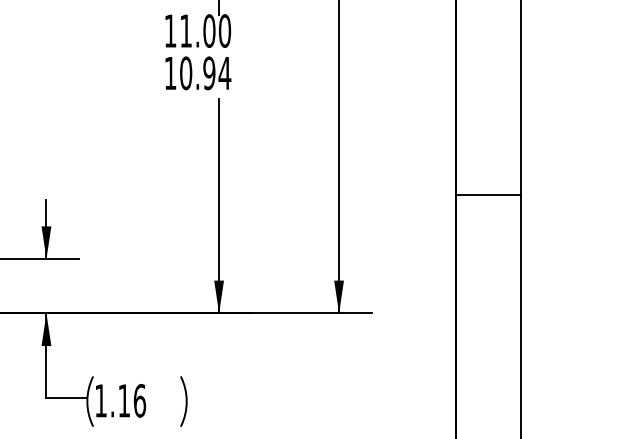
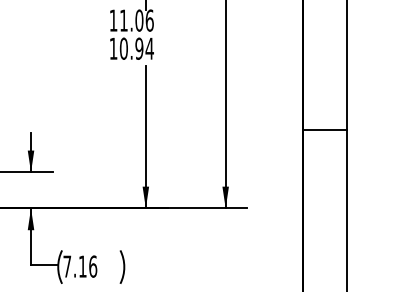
text: (224, 30) -> (149, 20), 11.00 -> 11.06
text: (101, 400) -> (67, 266), 1.16 -> 7.16

